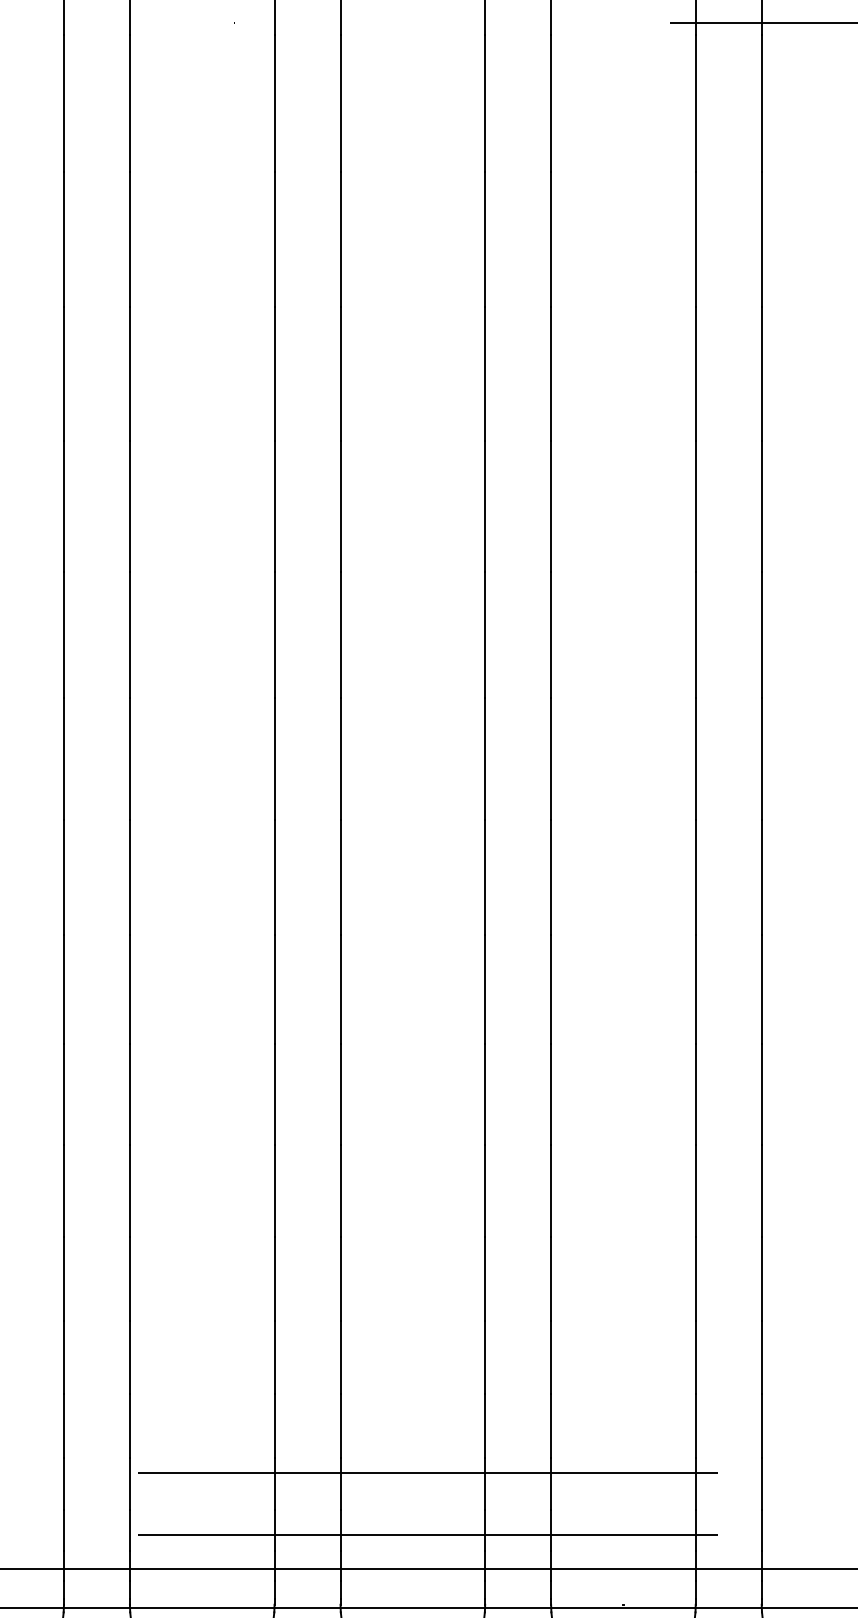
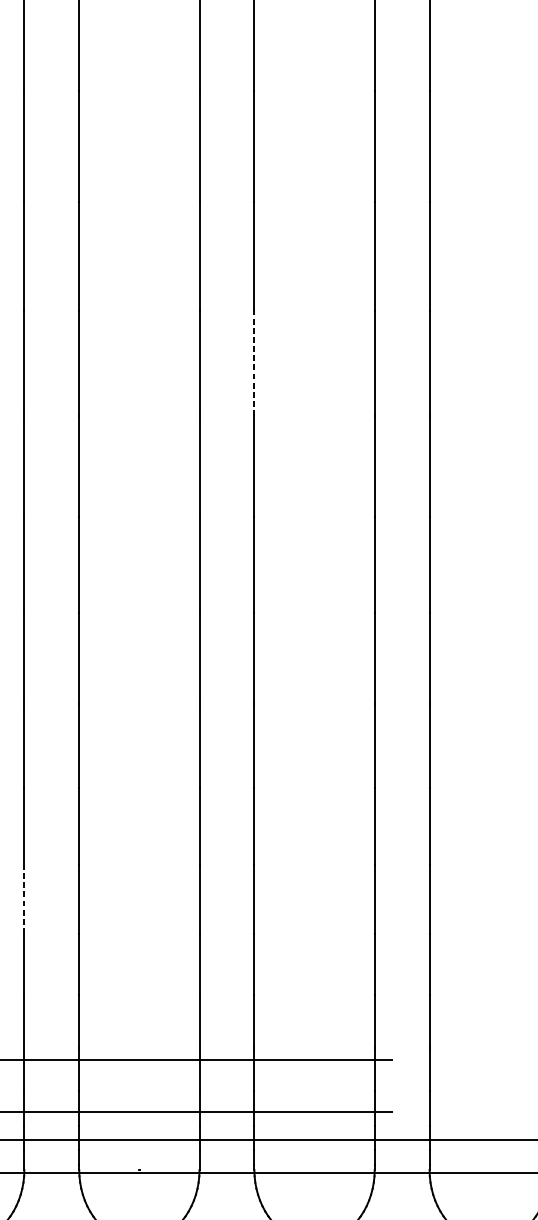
line: (551, 634) -> (254, 362), solid -> dashed
line: (274, 1279) -> (24, 899), solid -> dashed

